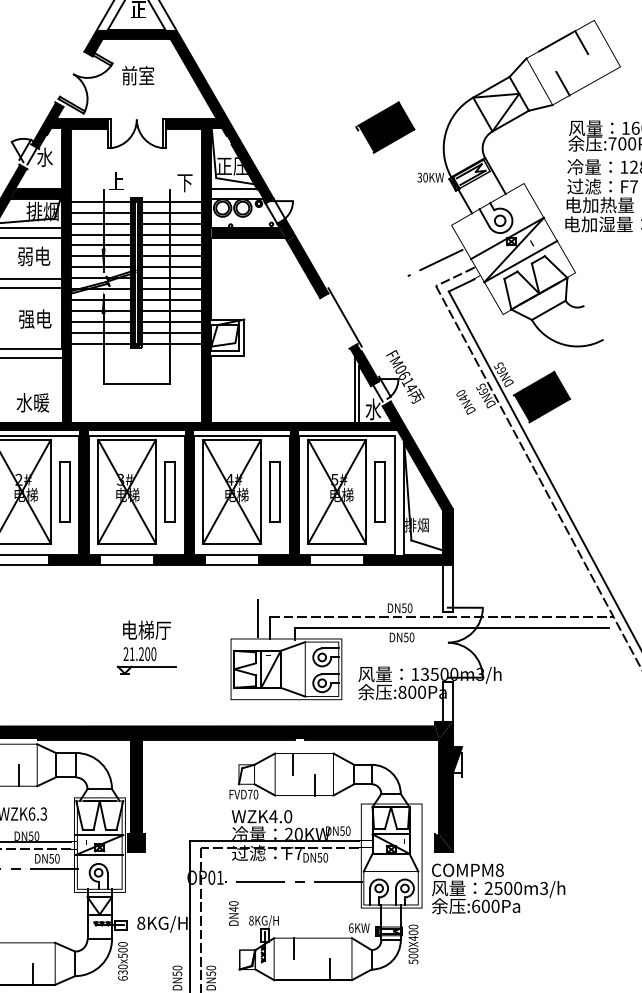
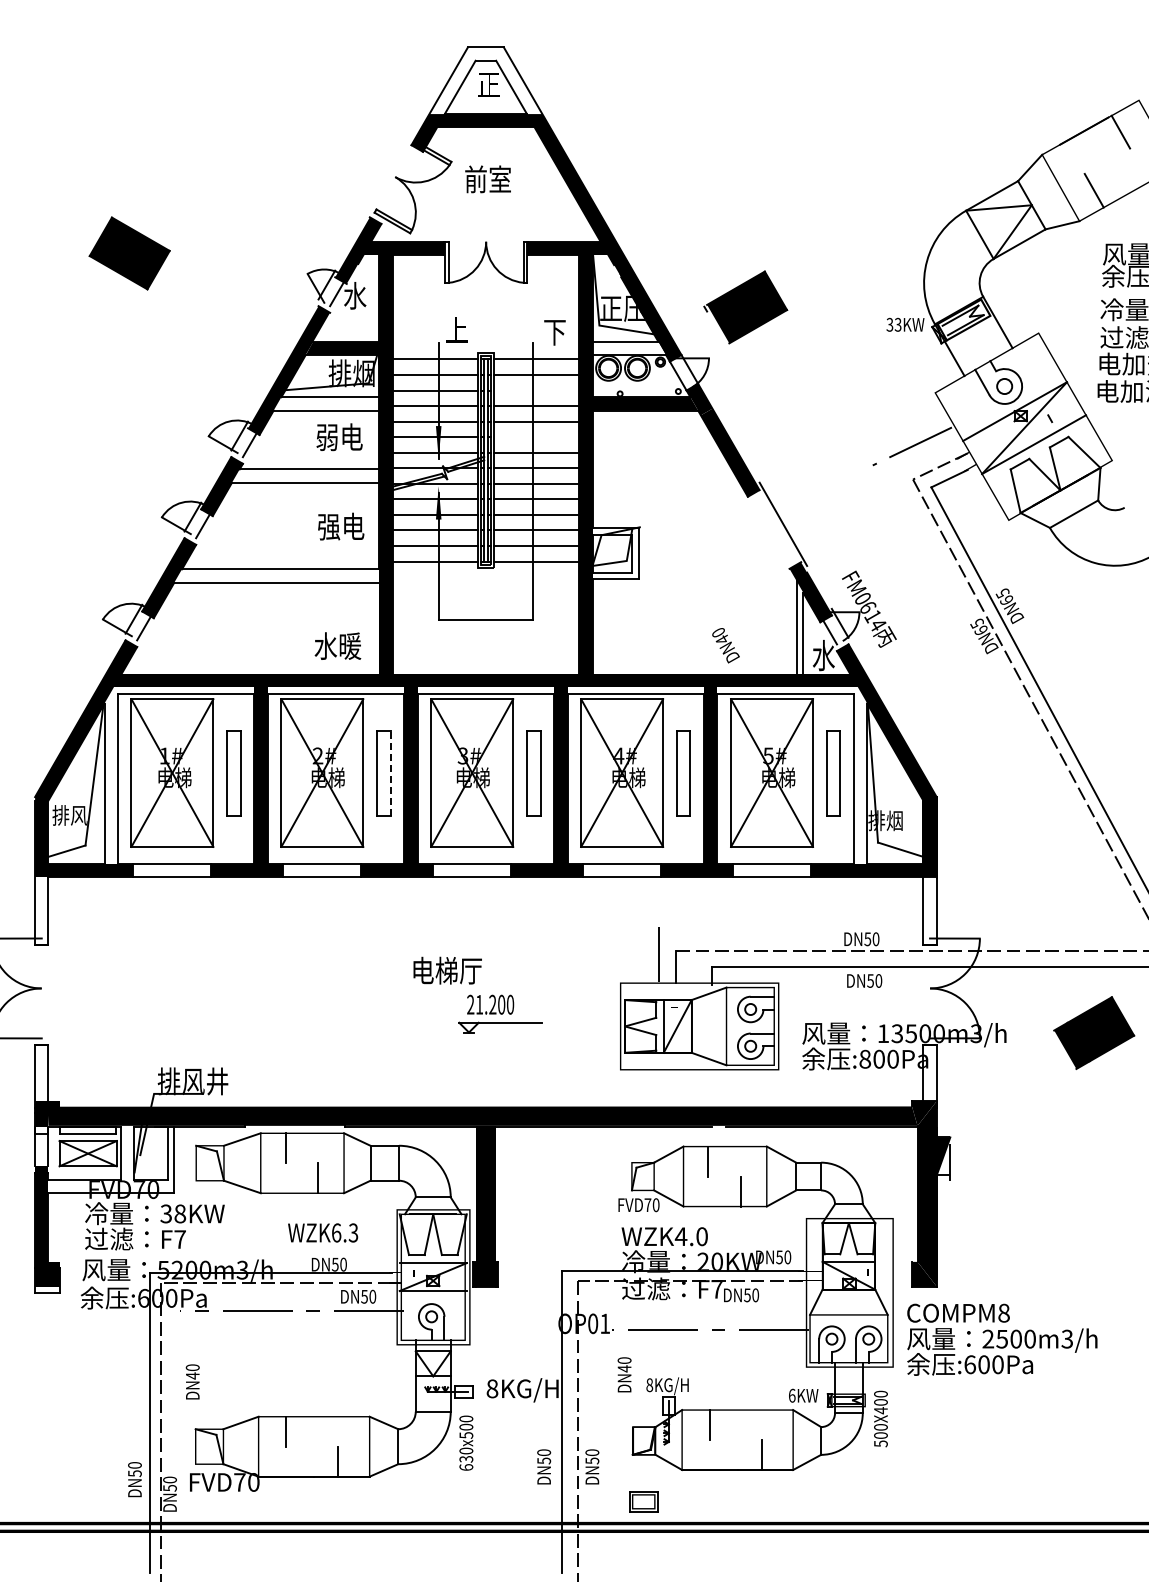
part: (385, 127) -> (745, 307), moved
text: (425, 177) -> (897, 324), 30KW -> 33KW
line: (172, 223) -> (536, 390), removed
line: (172, 256) -> (536, 437), removed
part: (542, 396) -> (1094, 1032), moved
text: (465, 402) -> (725, 645), moved
line: (69, 491) -> (390, 772), solid -> dashed
text: (146, 630) -> (447, 970), moved

